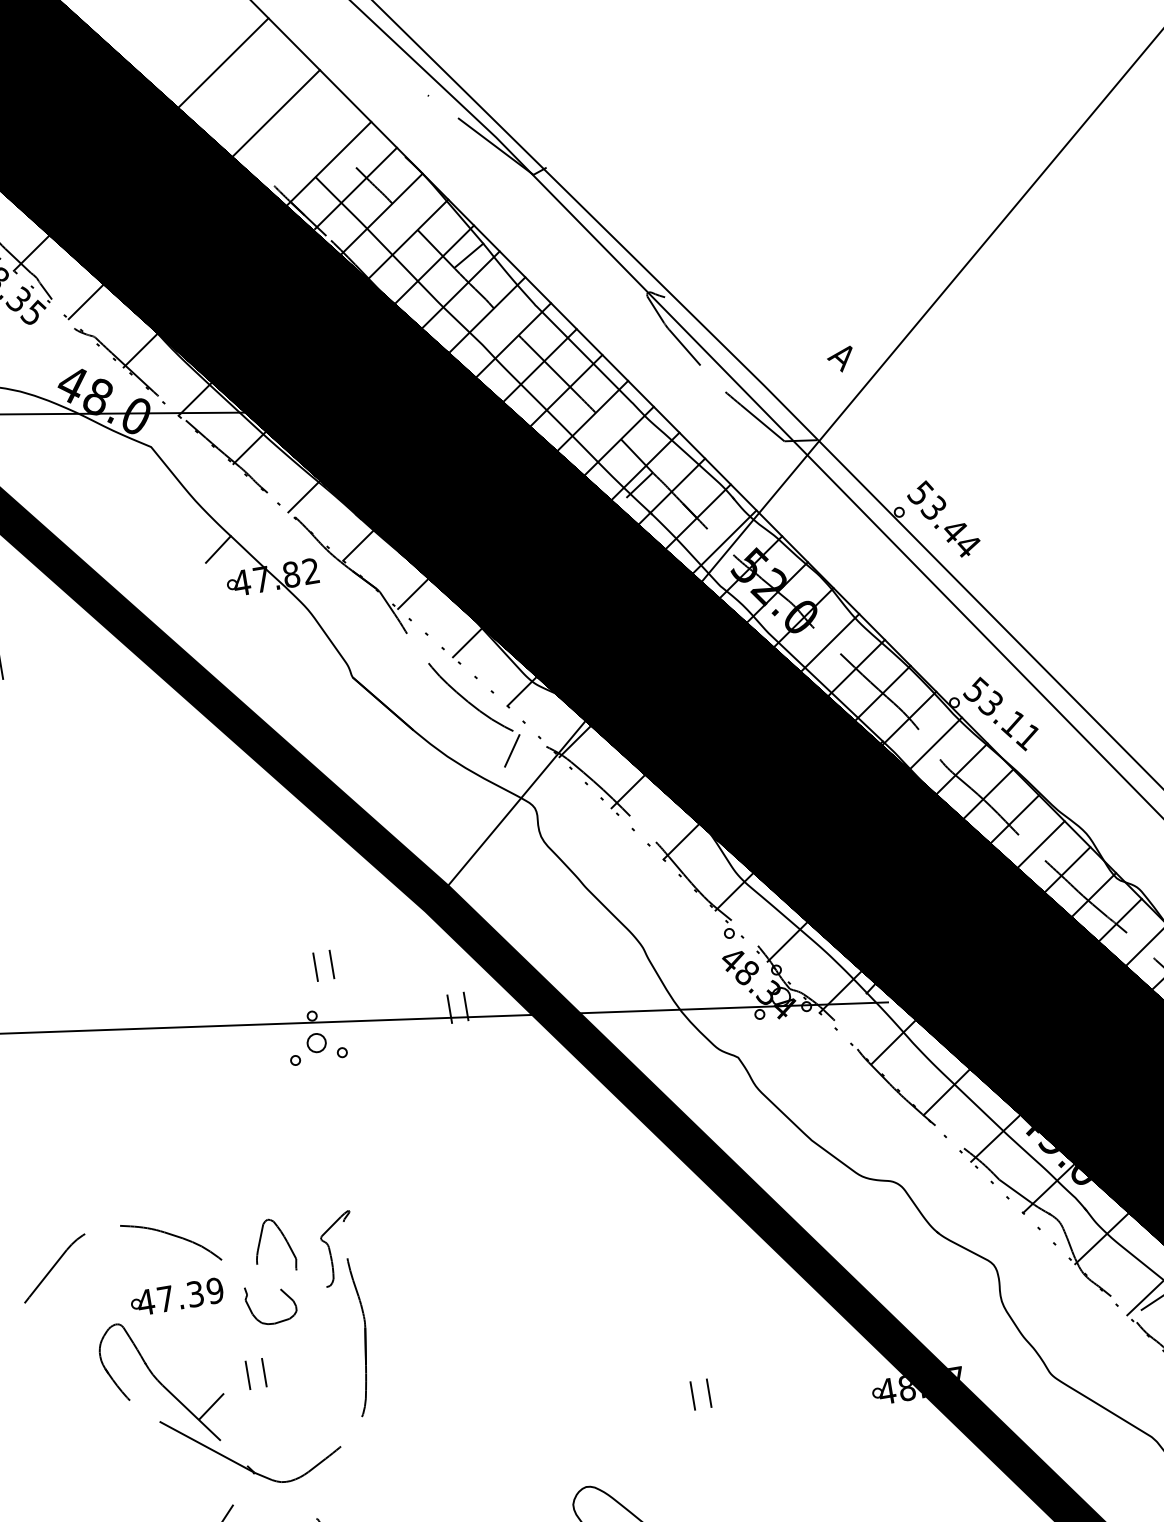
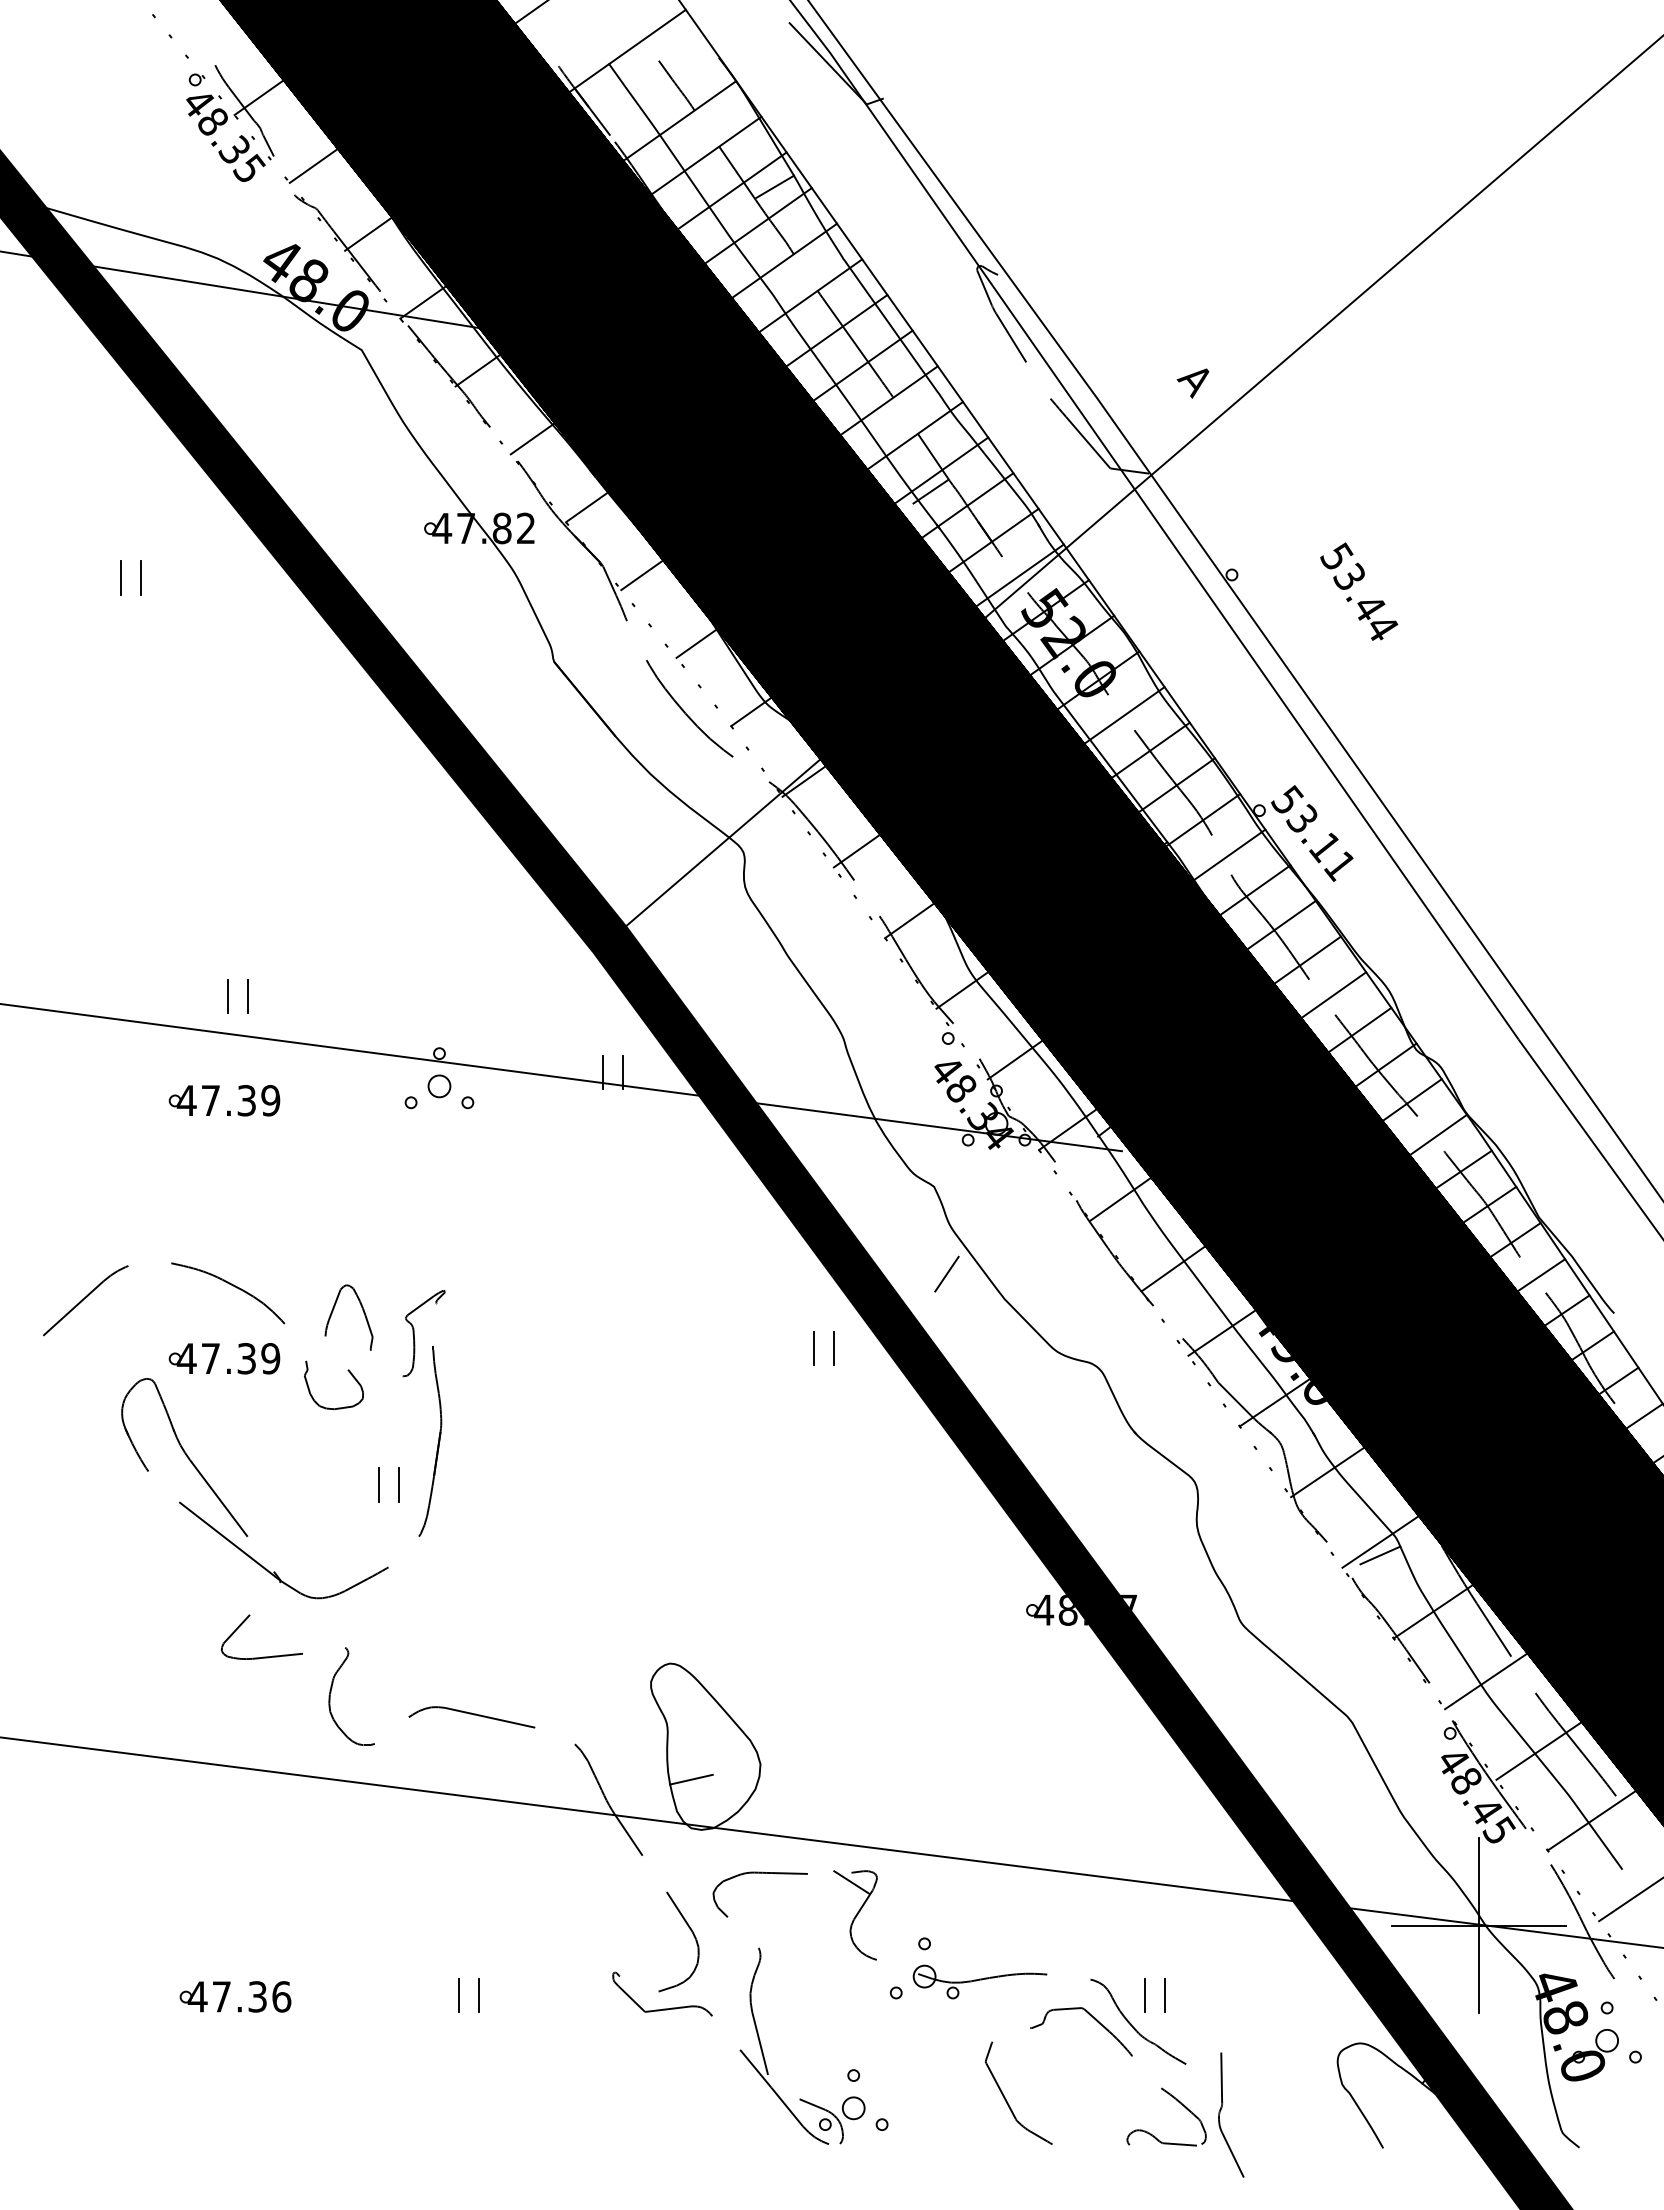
line: (355, 188) -> (654, 85), removed
text: (944, 518) -> (1359, 591), moved
line: (218, 549) -> (420, 484), removed
line: (511, 750) -> (946, 1273), moved
part: (315, 967) -> (228, 996), moved
part: (134, 1083) -> (216, 1097), added
part: (248, 1374) -> (379, 1484), moved
part: (693, 1396) -> (814, 1348), moved
line: (210, 1406) -> (242, 1494), removed

